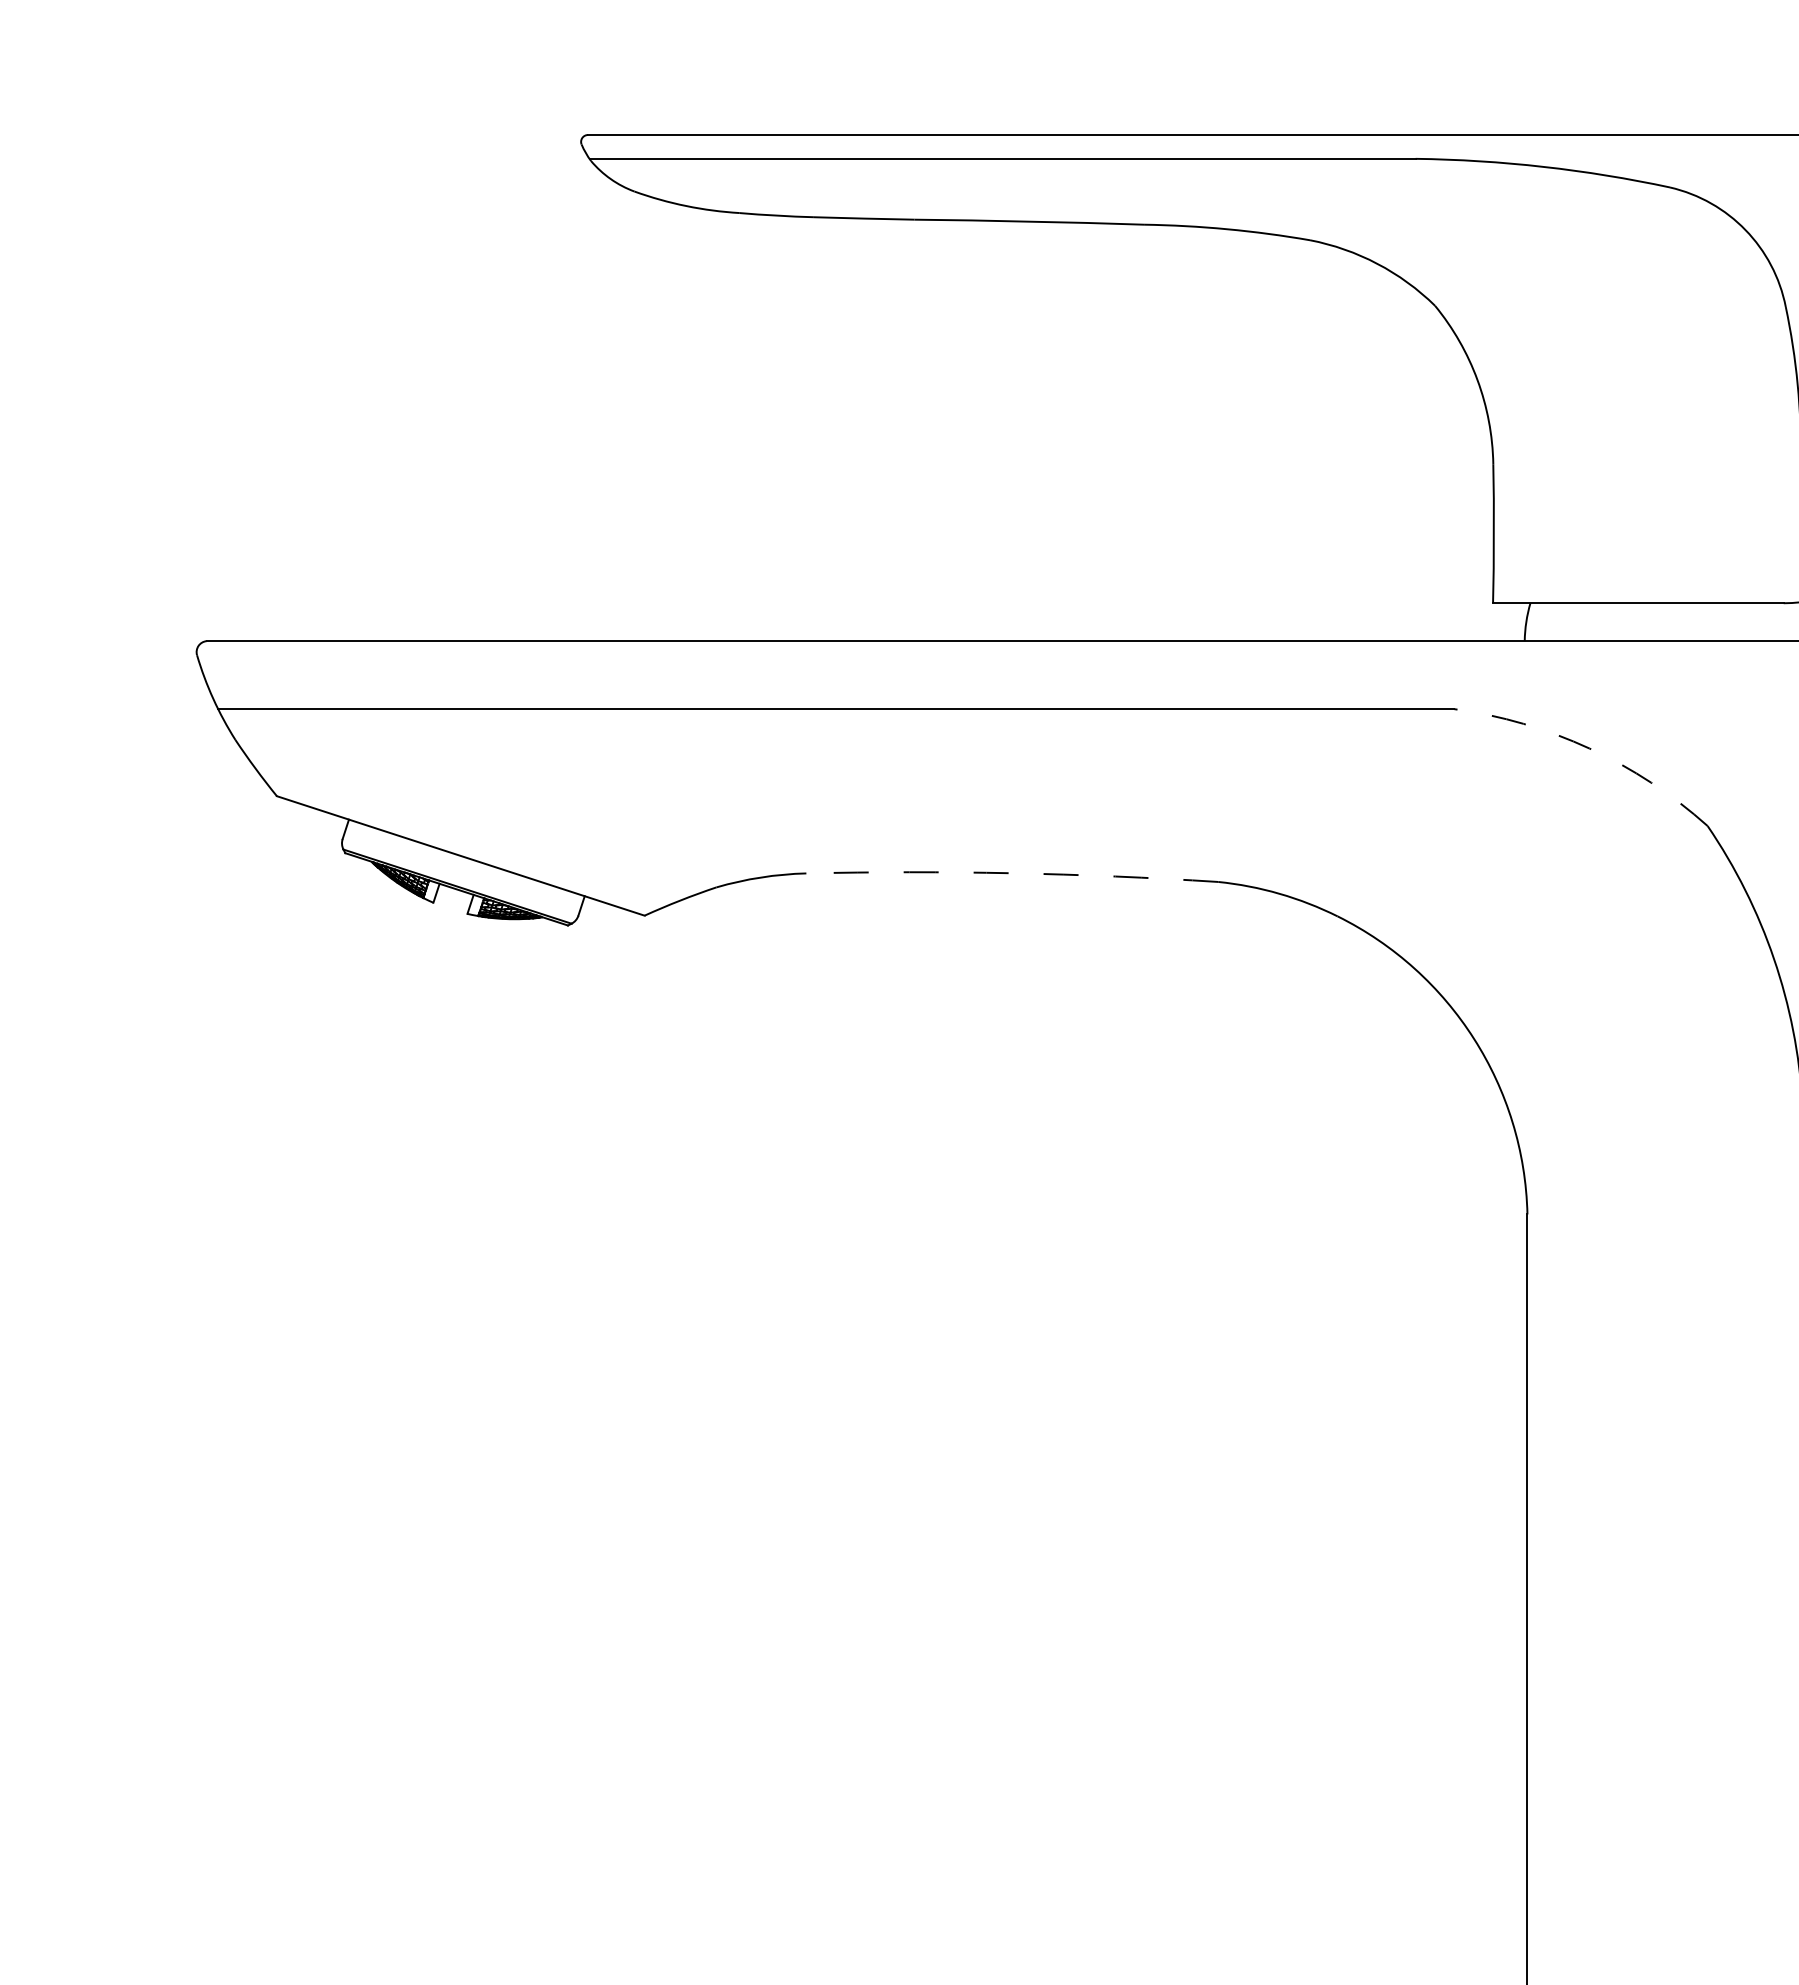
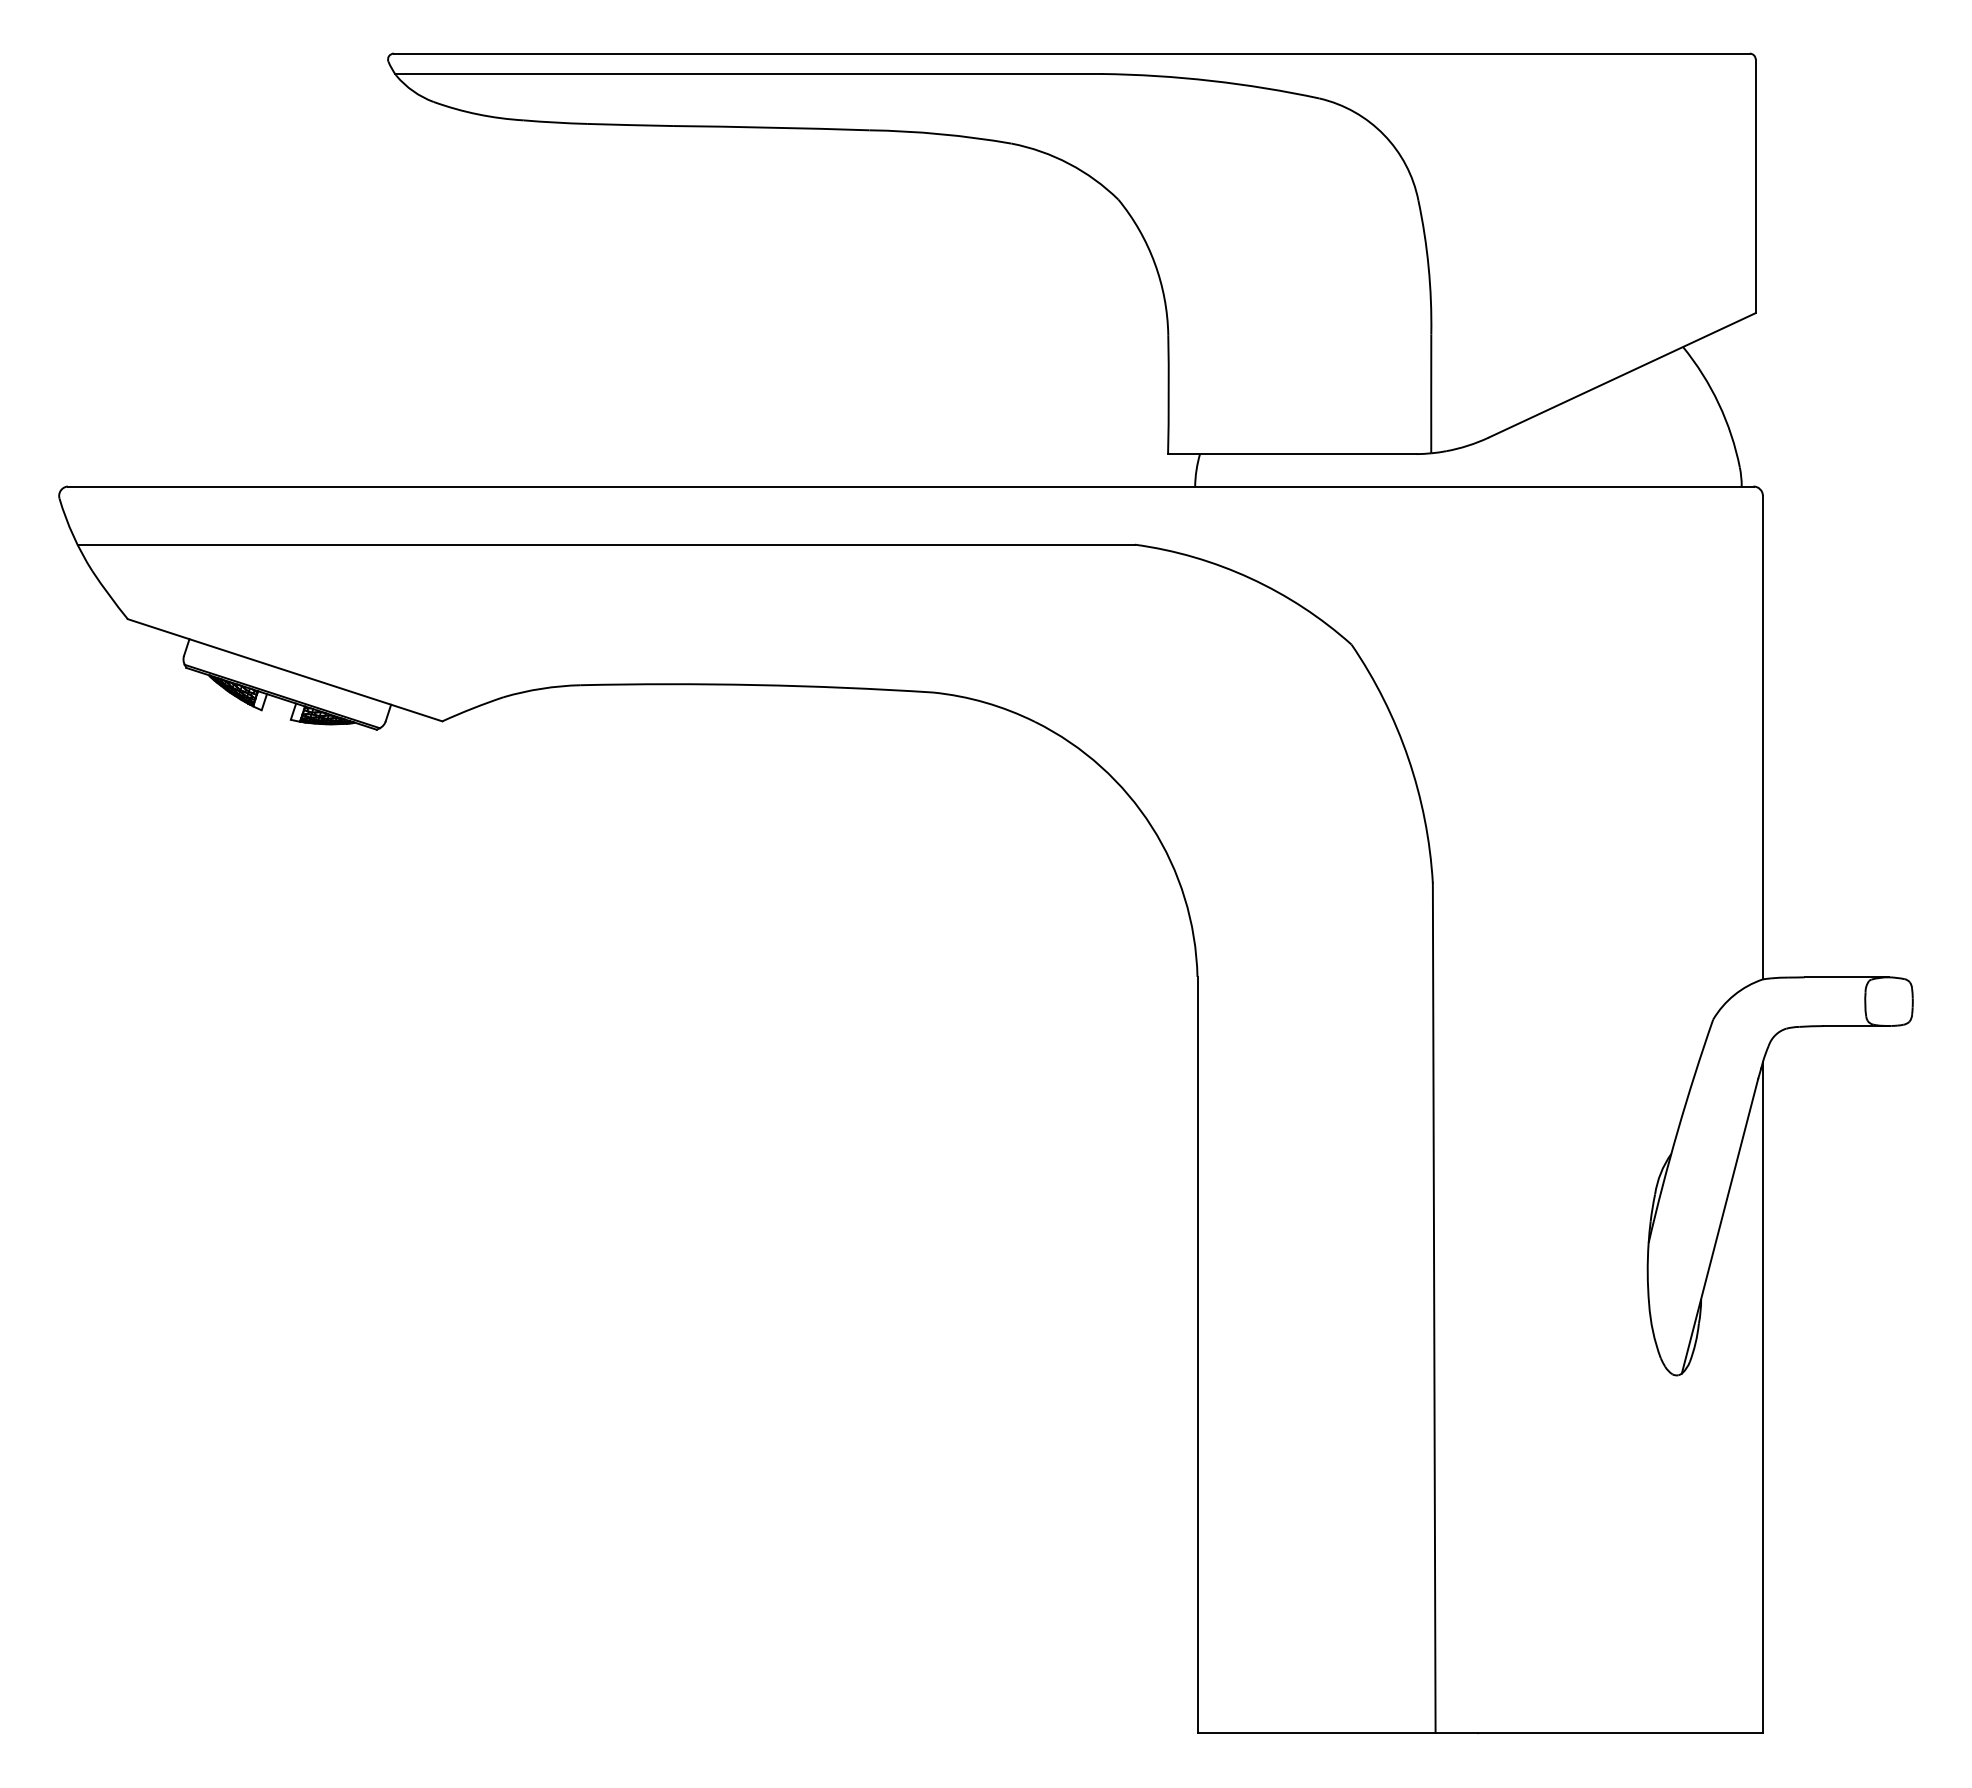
arc: (1589, 748) -> (1250, 578), dashed -> solid
arc: (1011, 873) -> (756, 685), dashed -> solid

